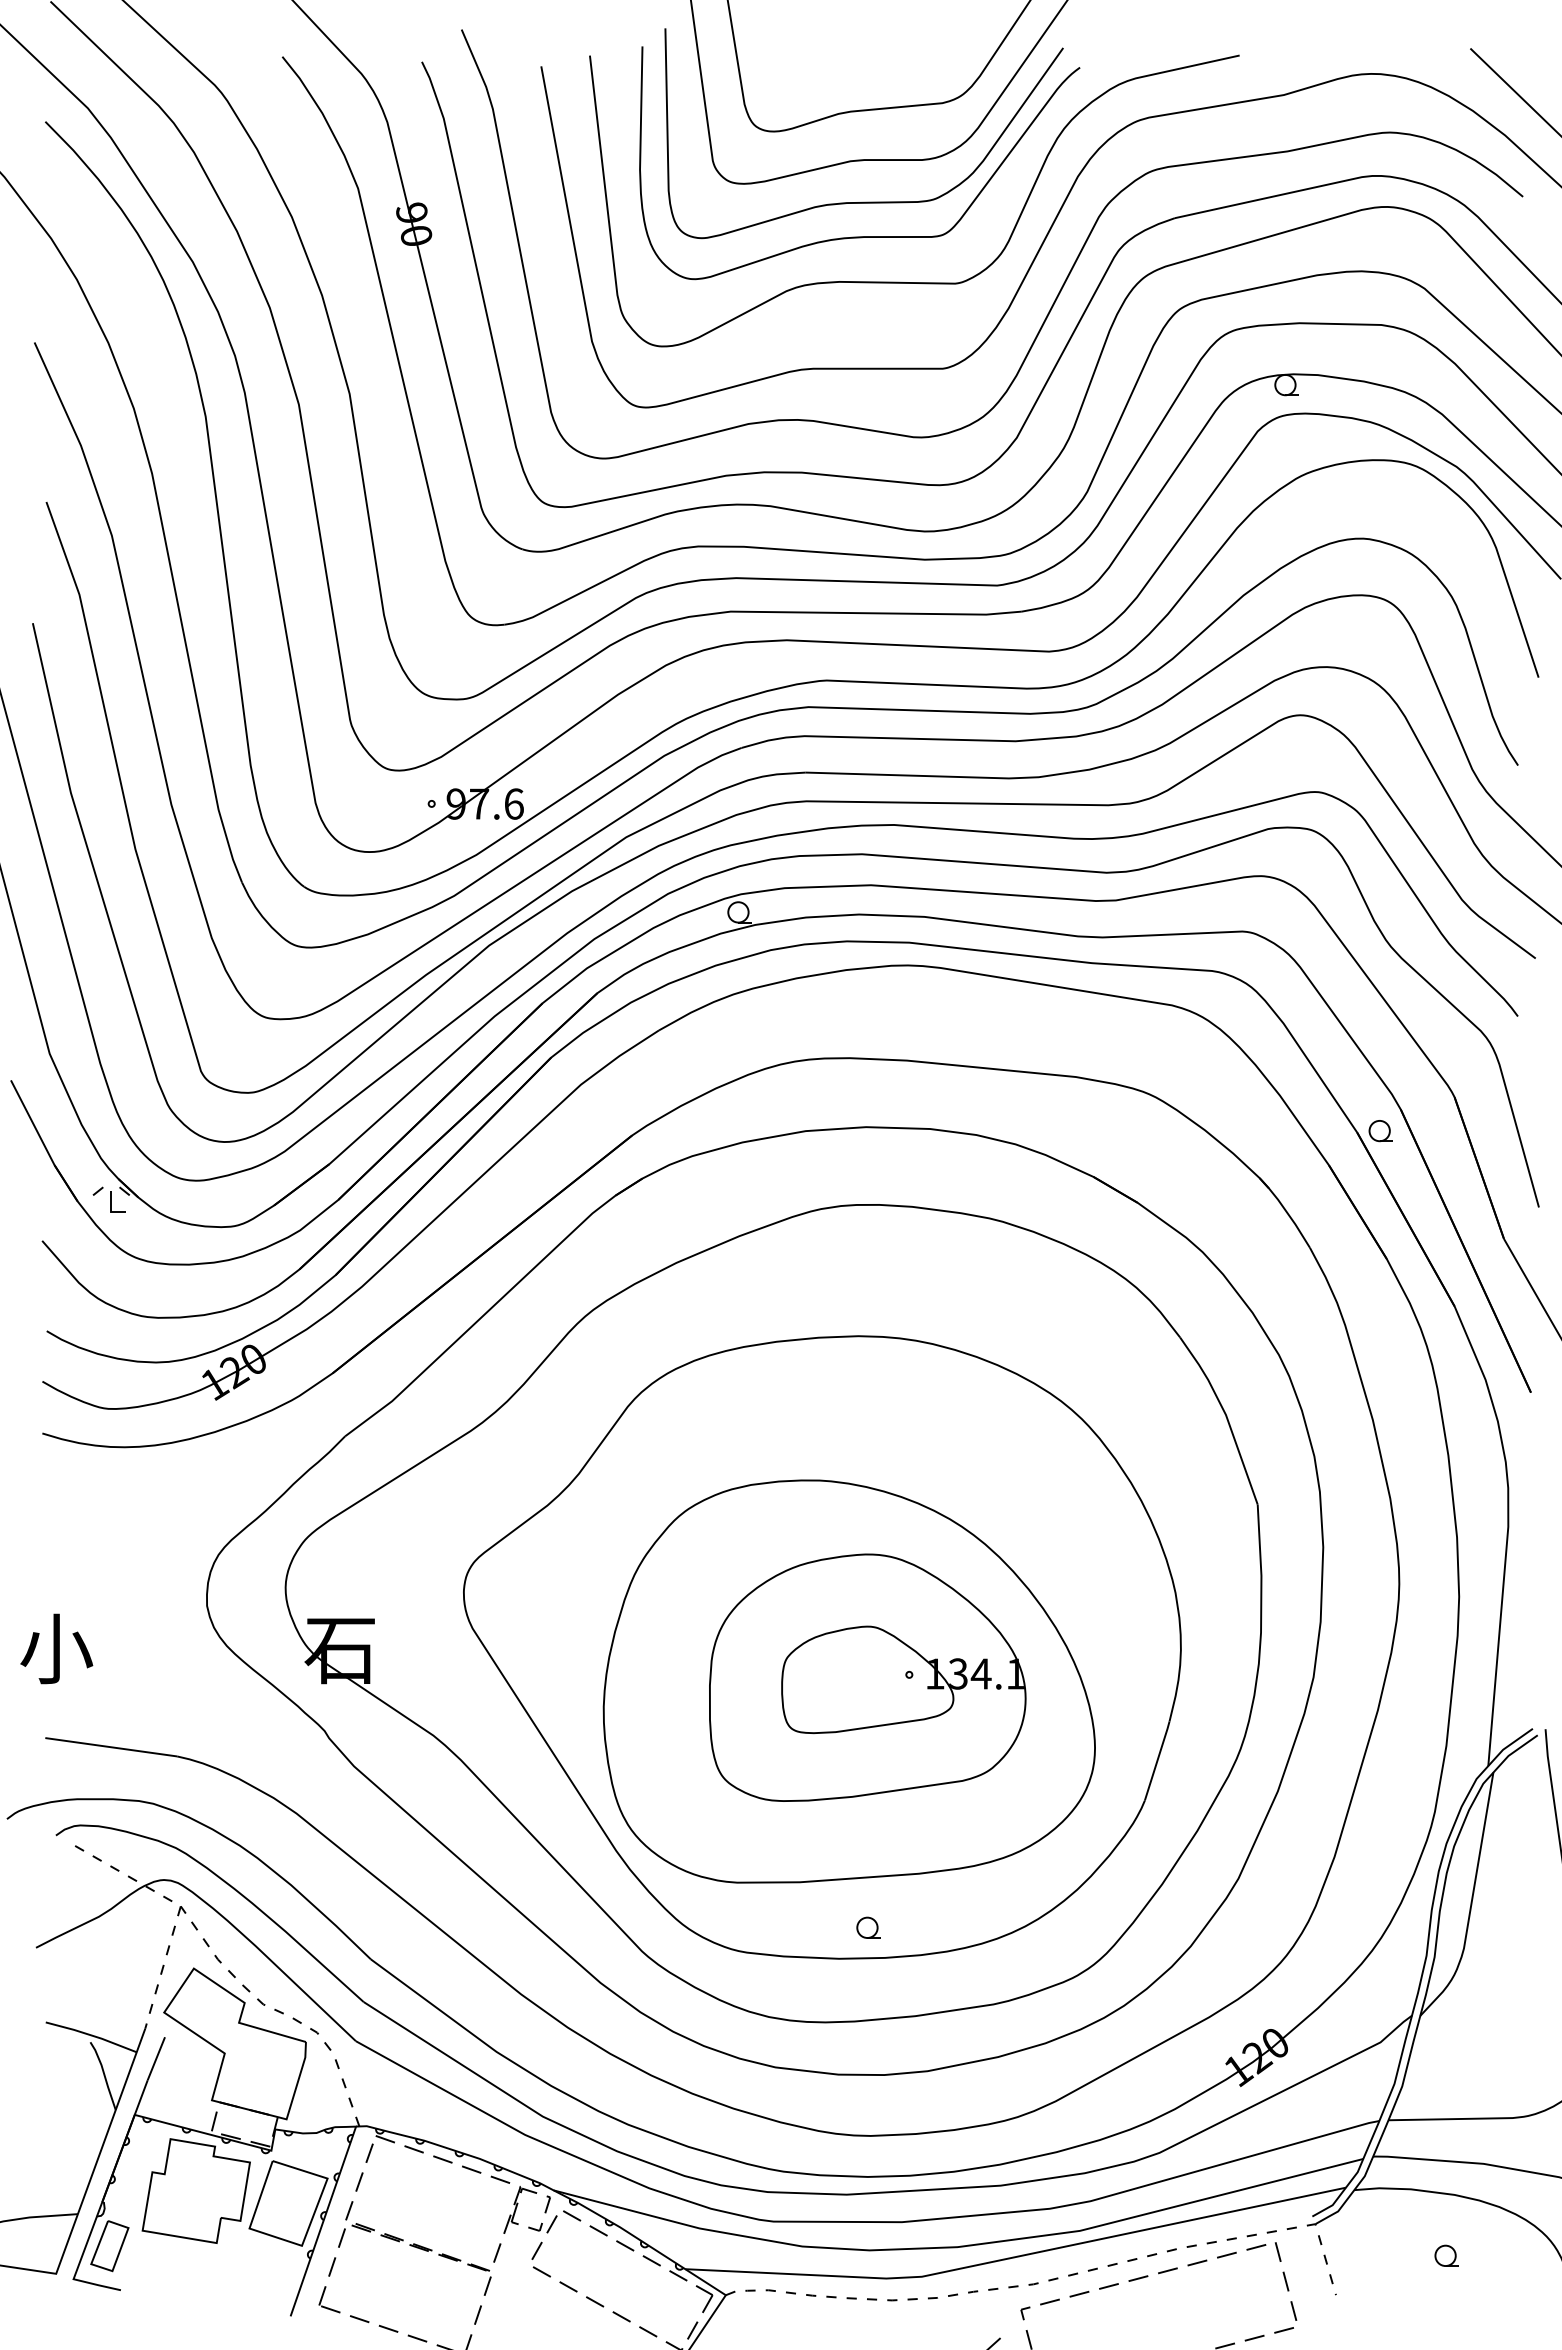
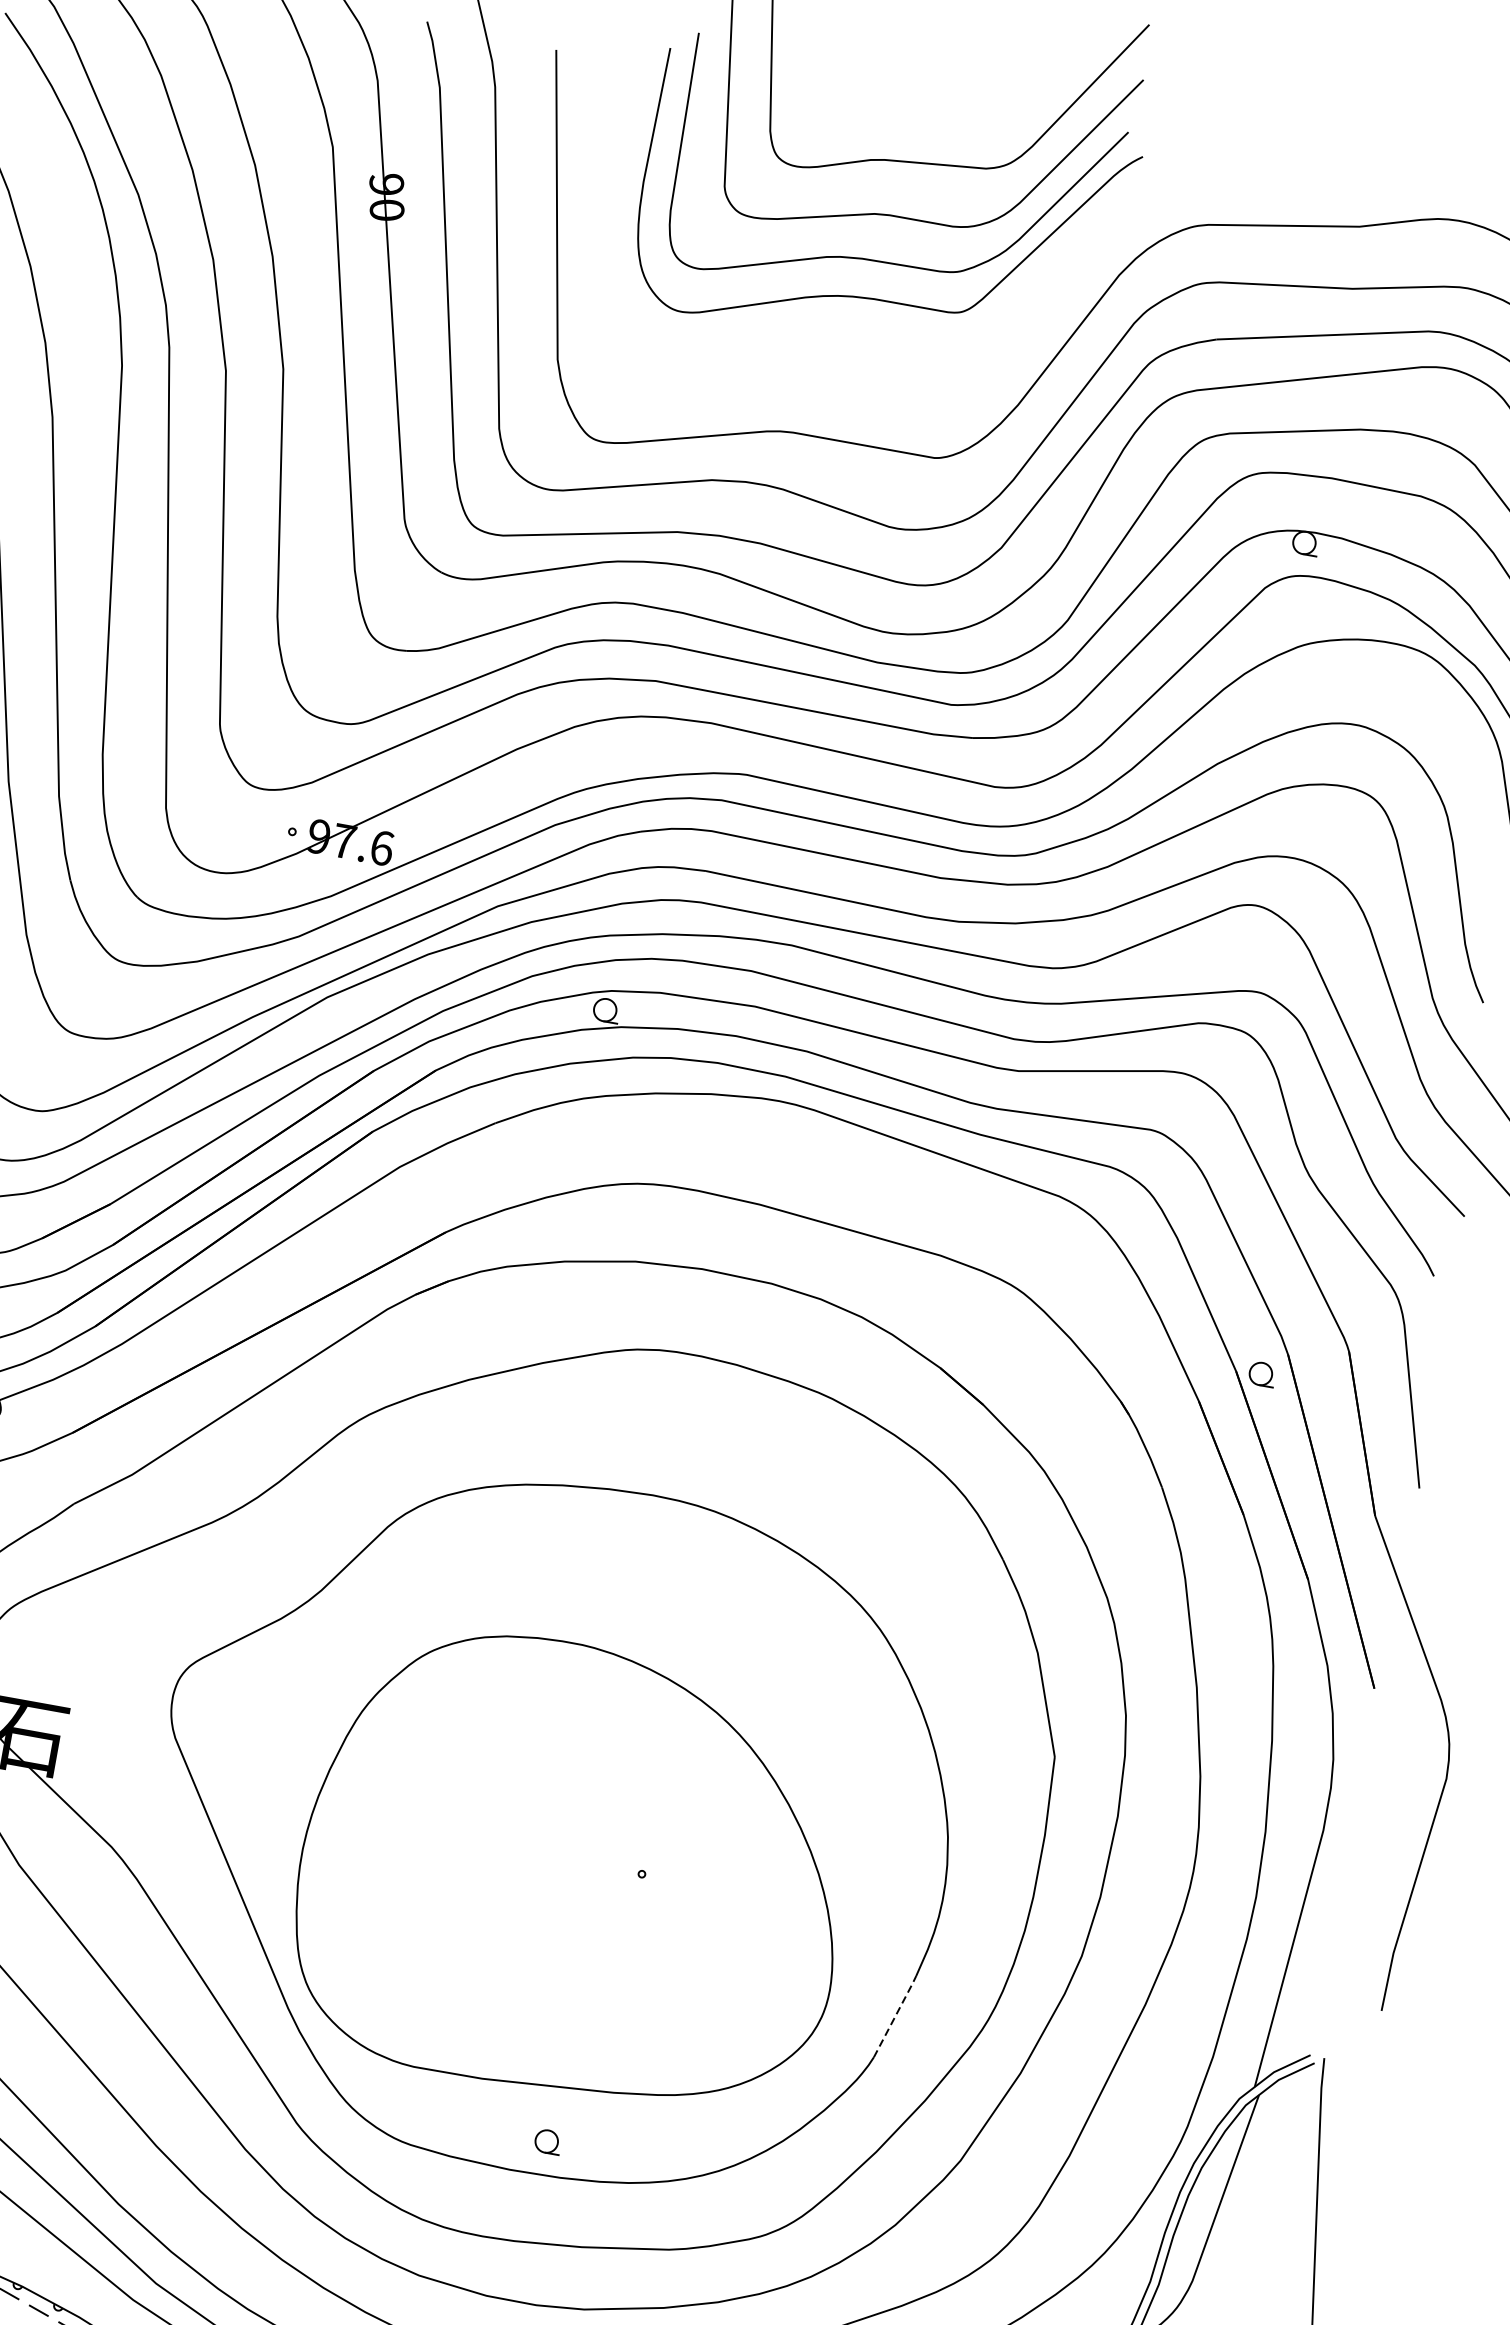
curve: (914, 282) -> (920, 358), removed
part: (867, 1677) -> (595, 1868), removed
line: (1157, 1759) -> (895, 2015), solid -> dashed

